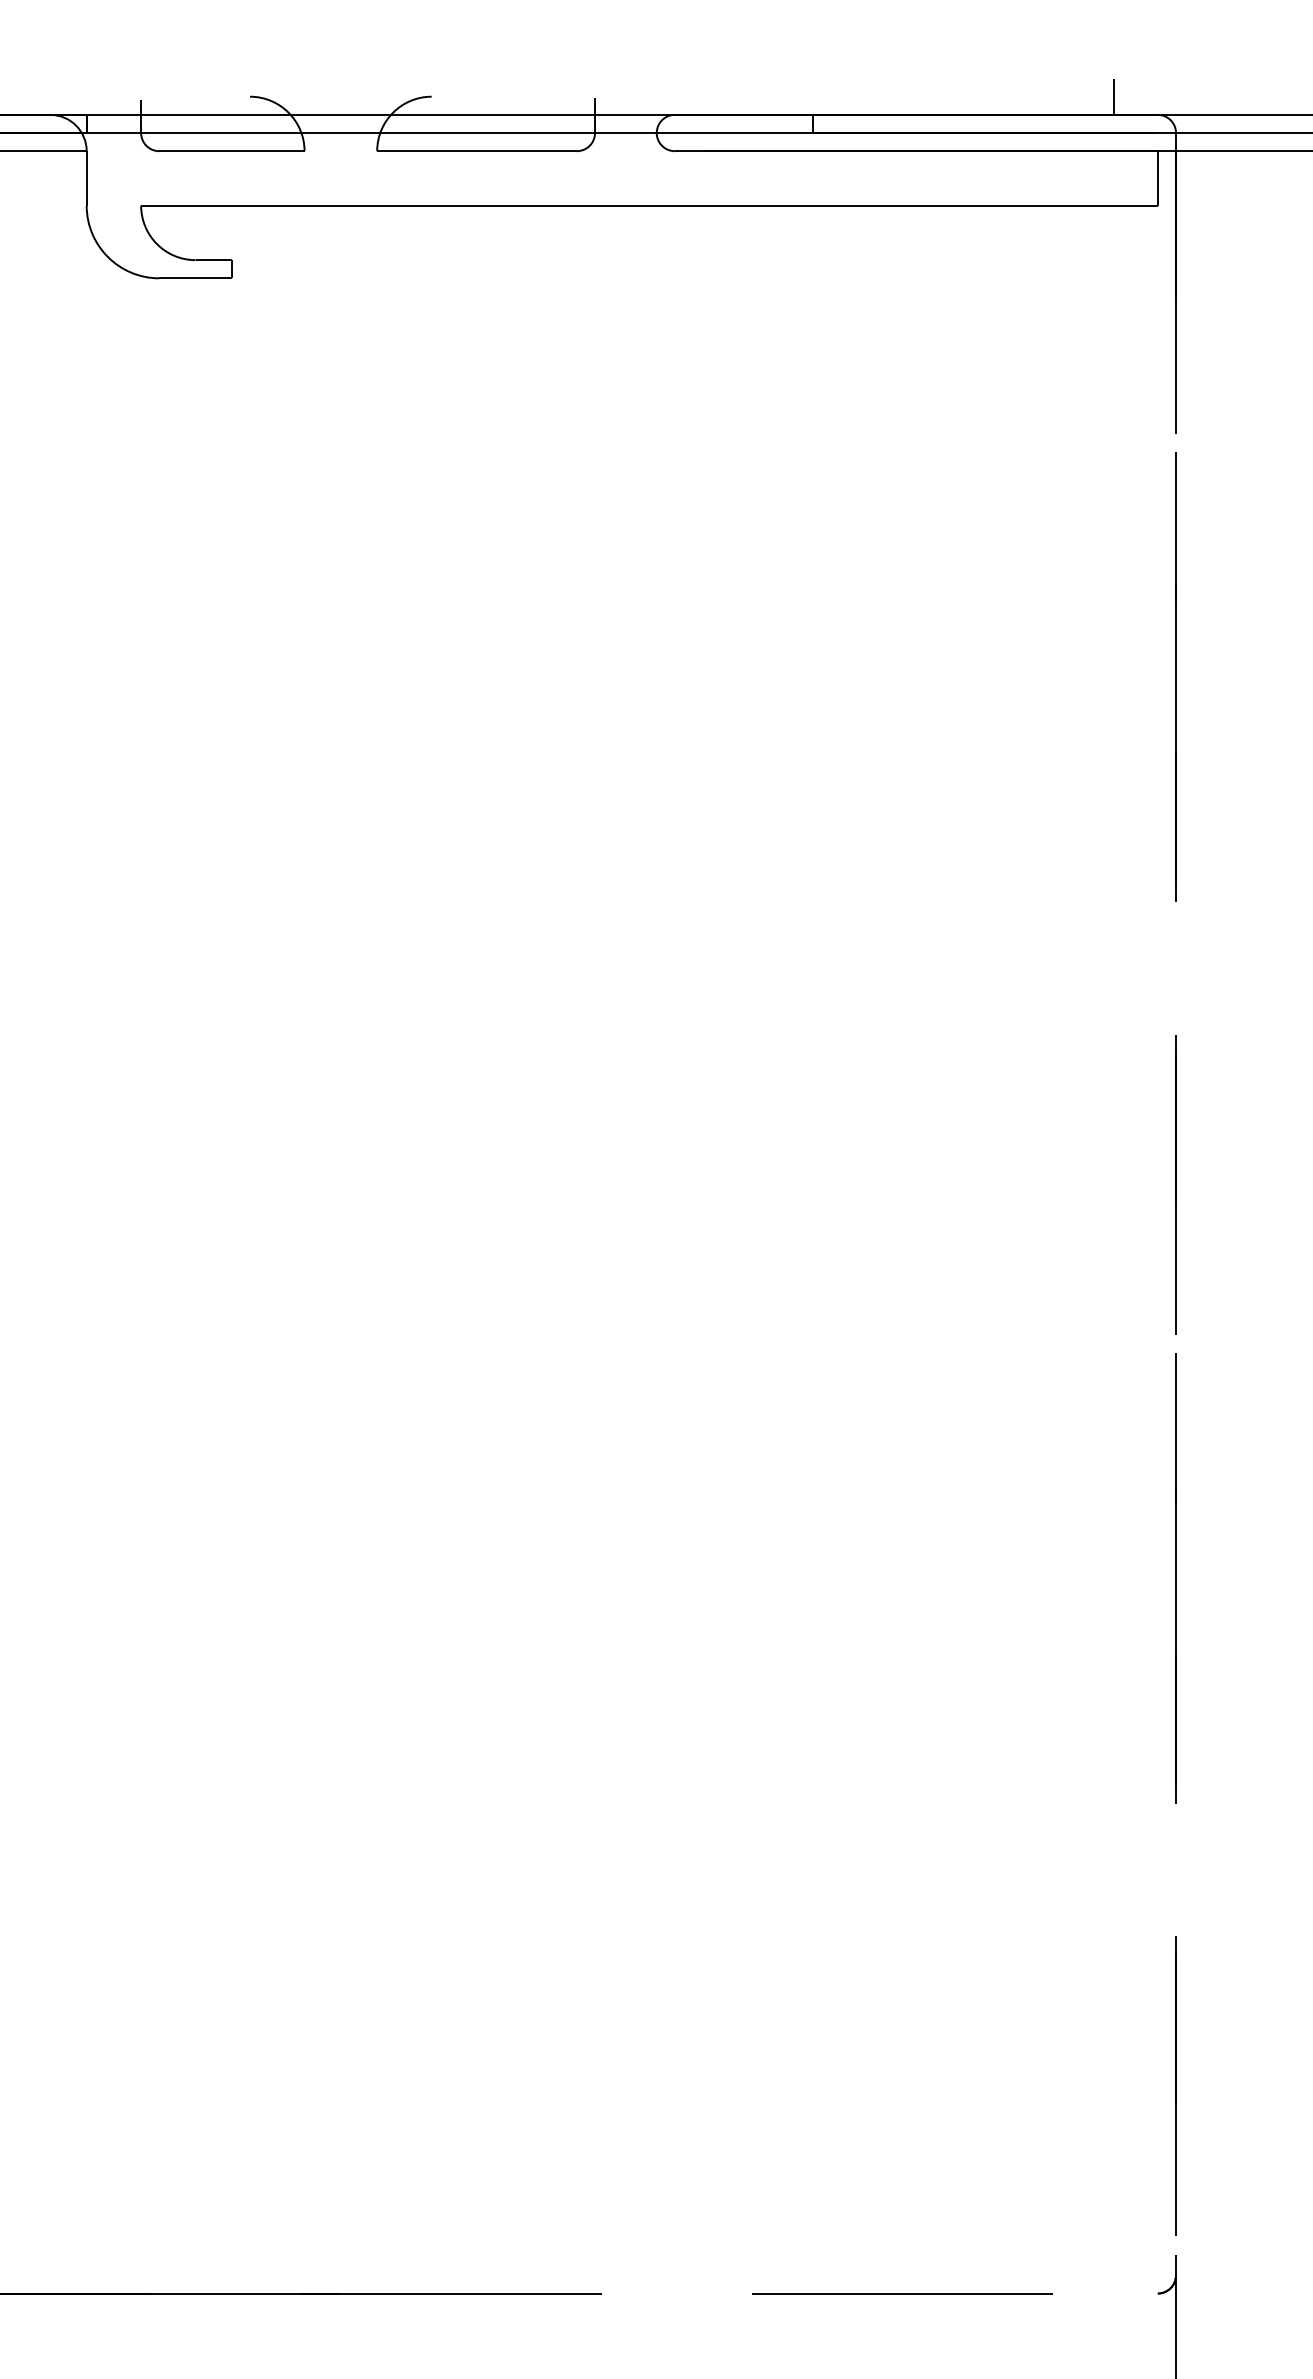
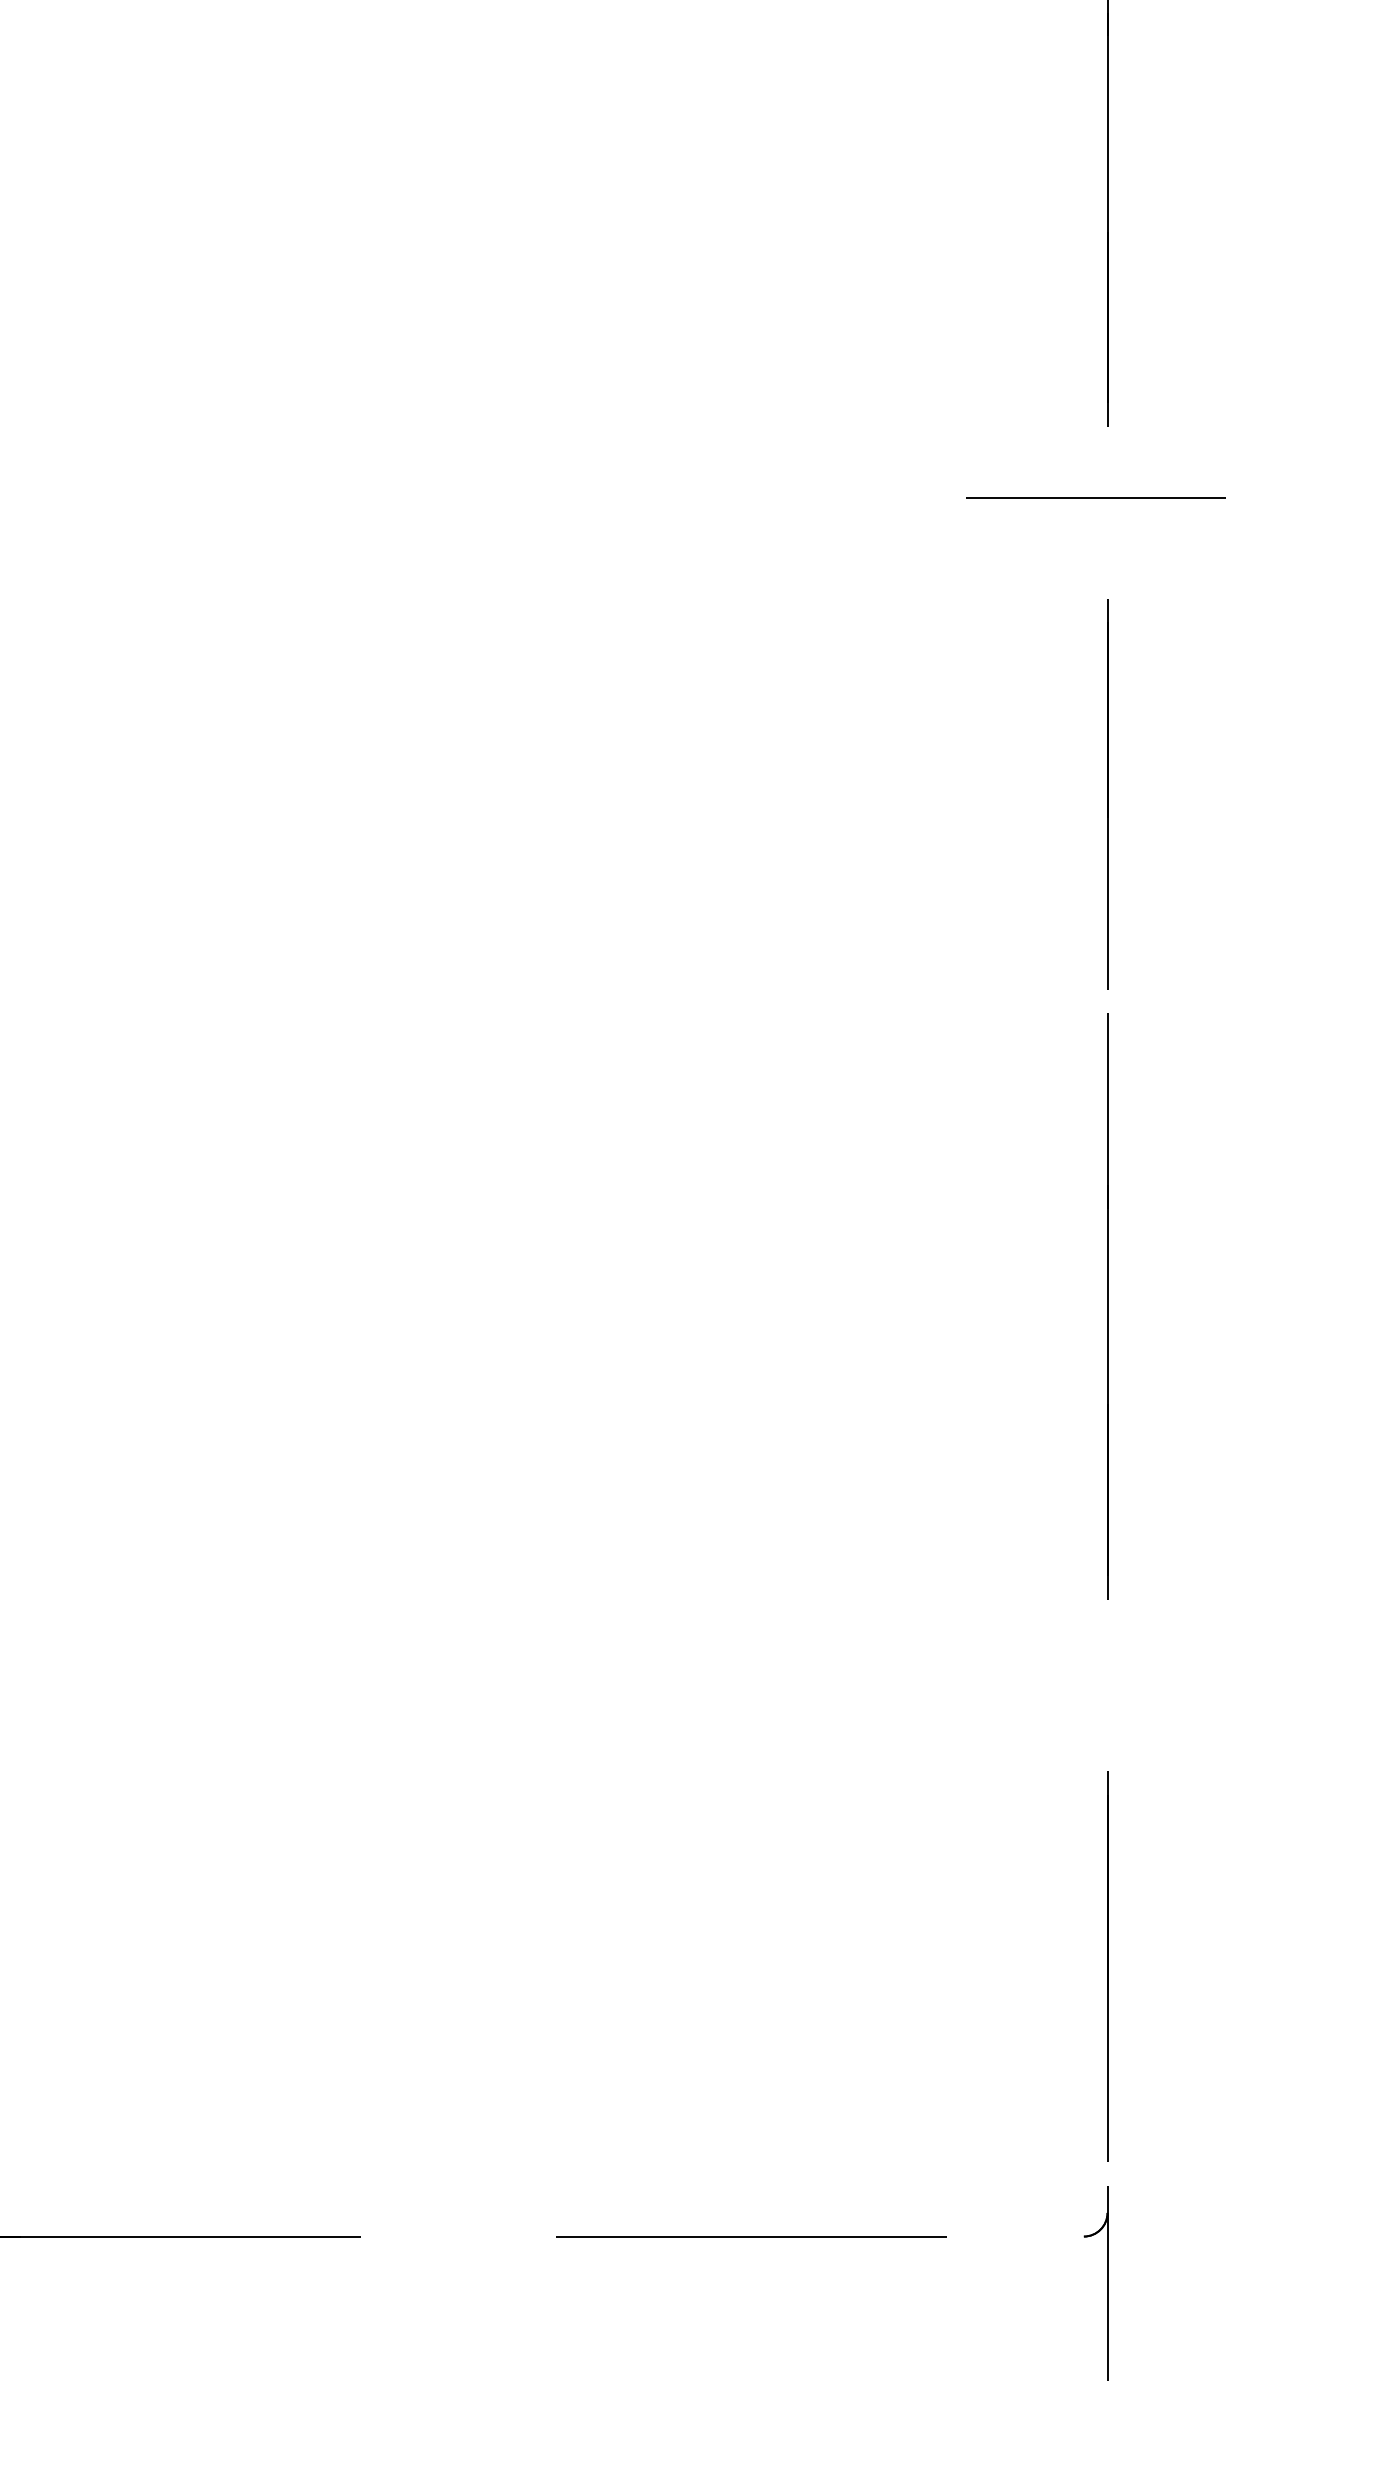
line: (1166, 956) -> (1095, 497), added

